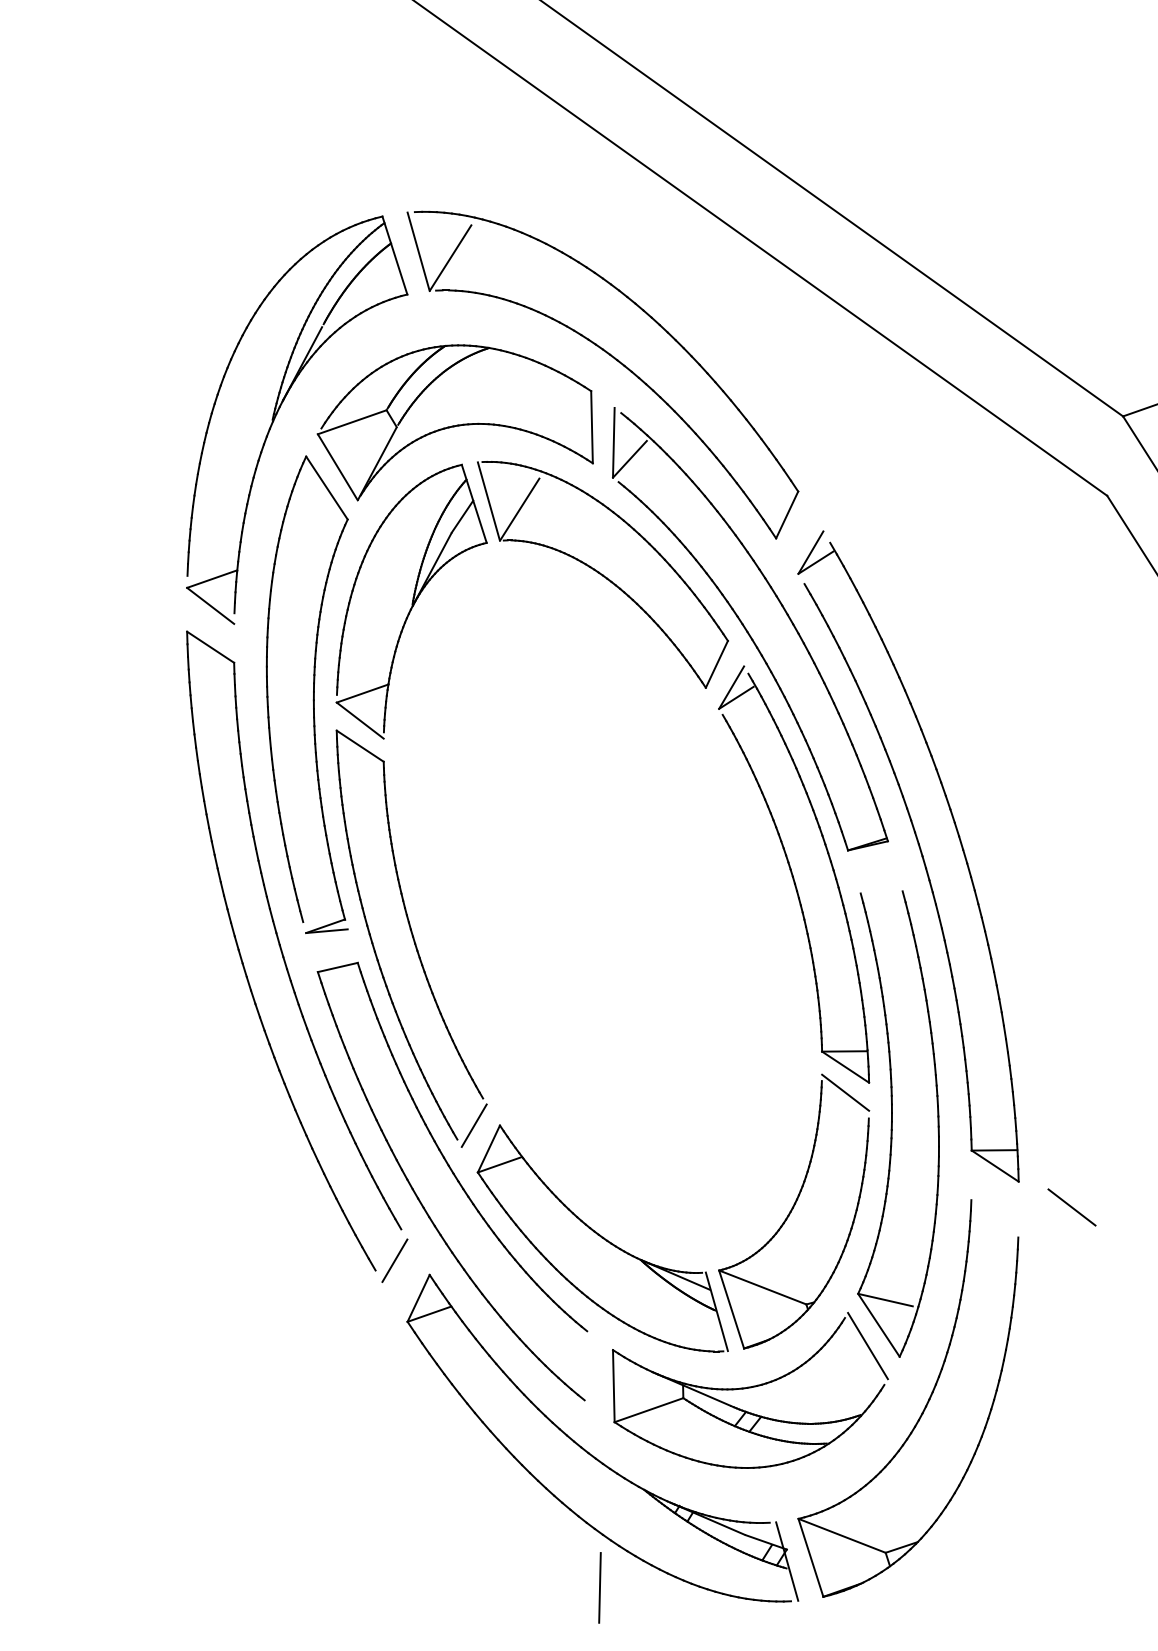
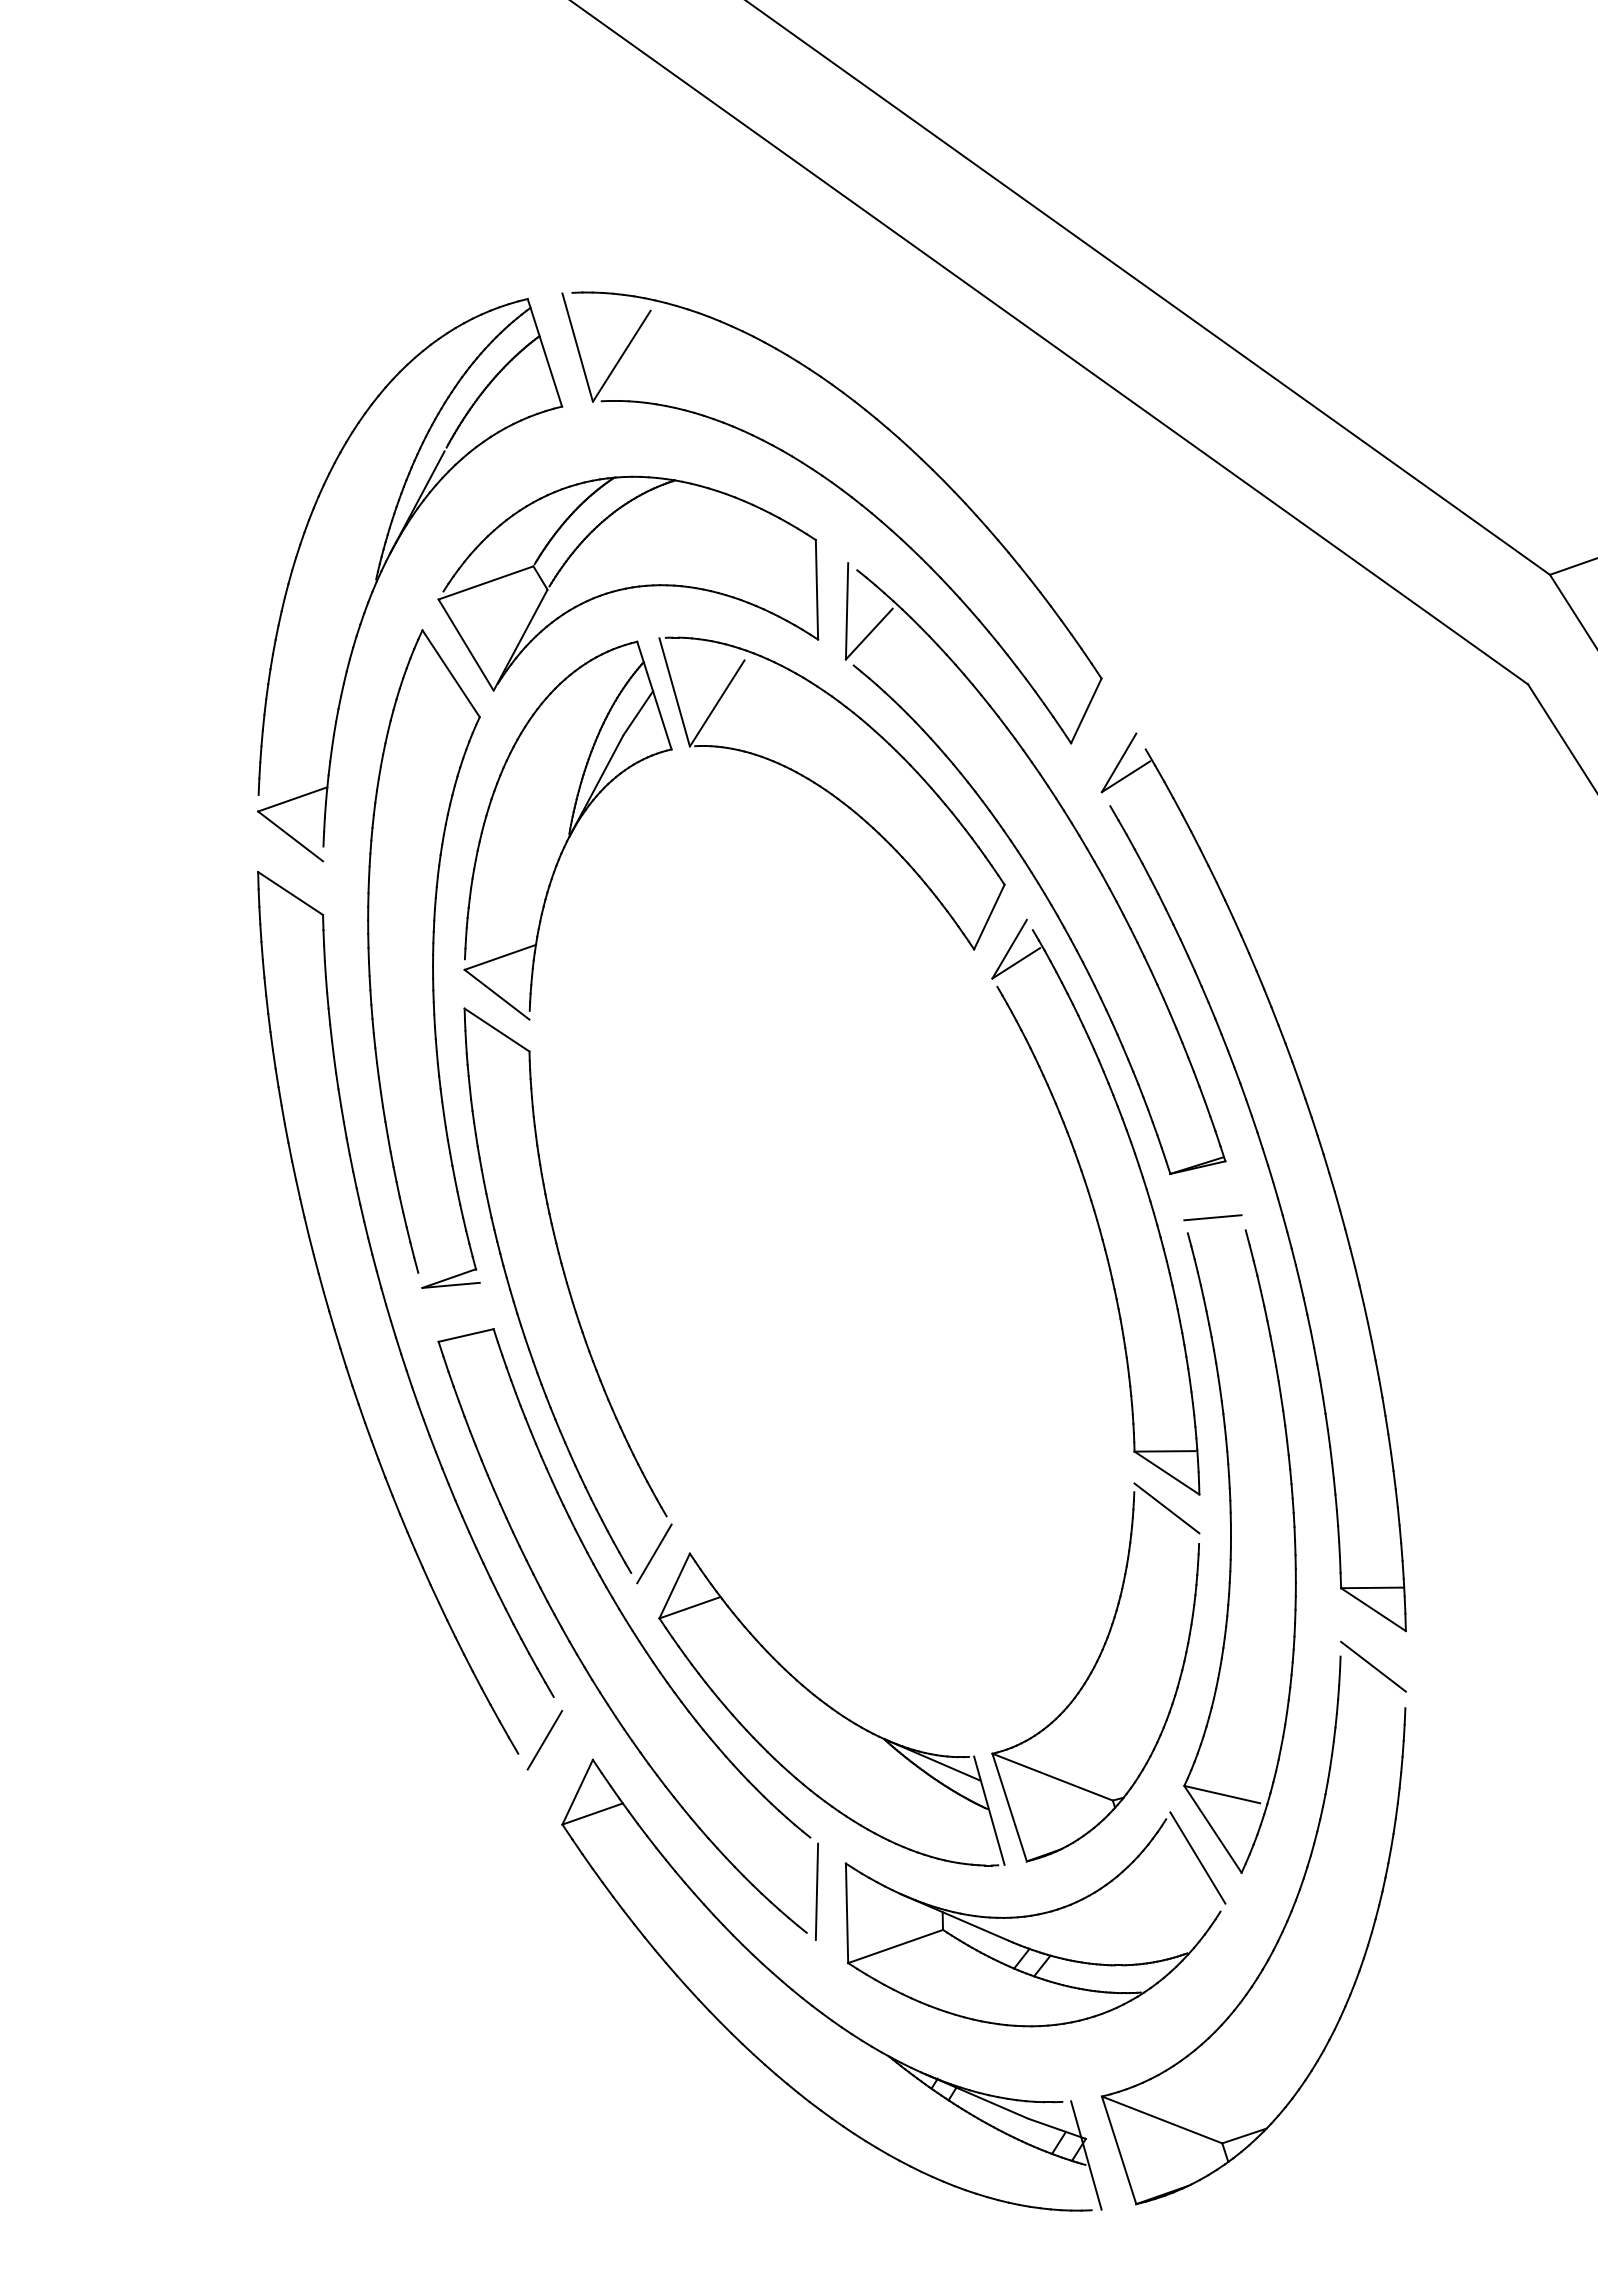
line: (878, 882) -> (1212, 1217), added
line: (1072, 1207) -> (1373, 1666), moved
line: (599, 1587) -> (816, 1891), moved

